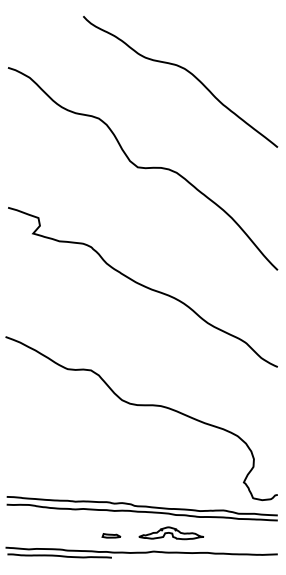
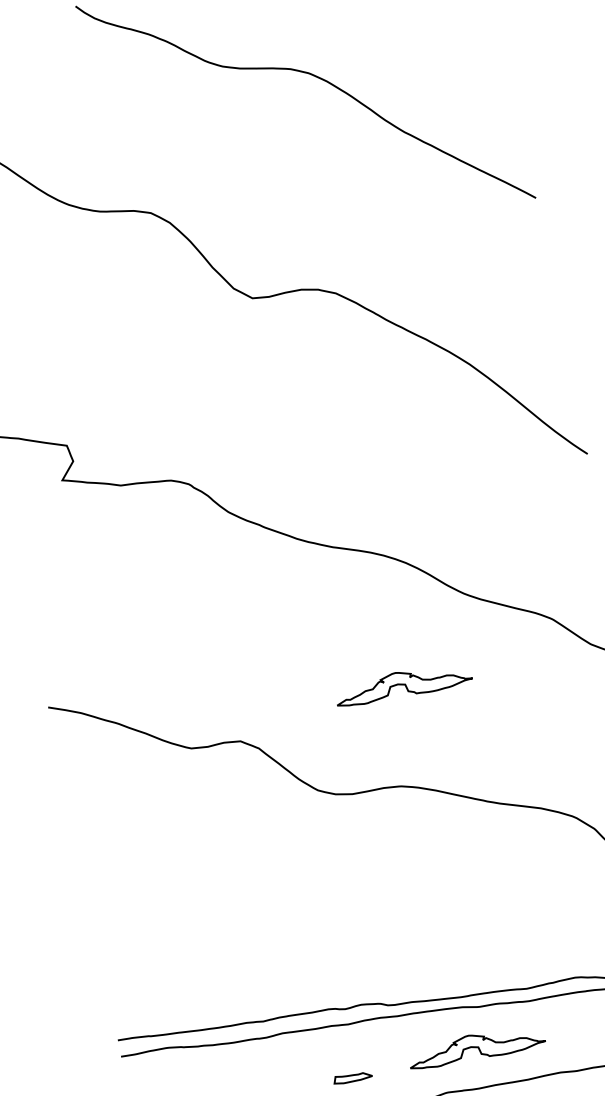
part: (171, 359) -> (403, 684), added

